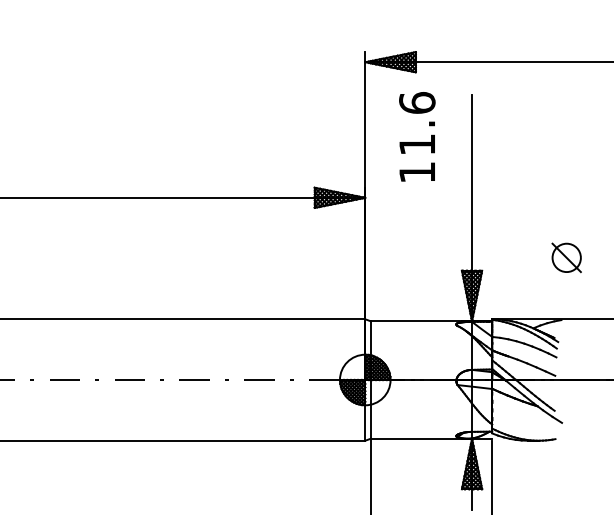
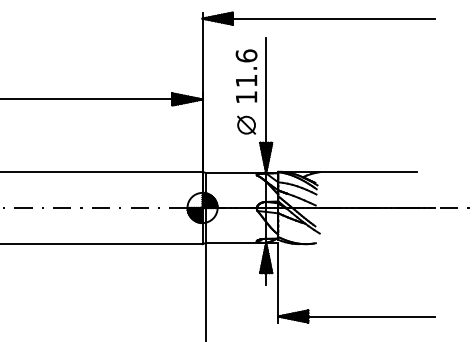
text: (417, 135) -> (246, 75), moved
part: (566, 256) -> (246, 124), moved

